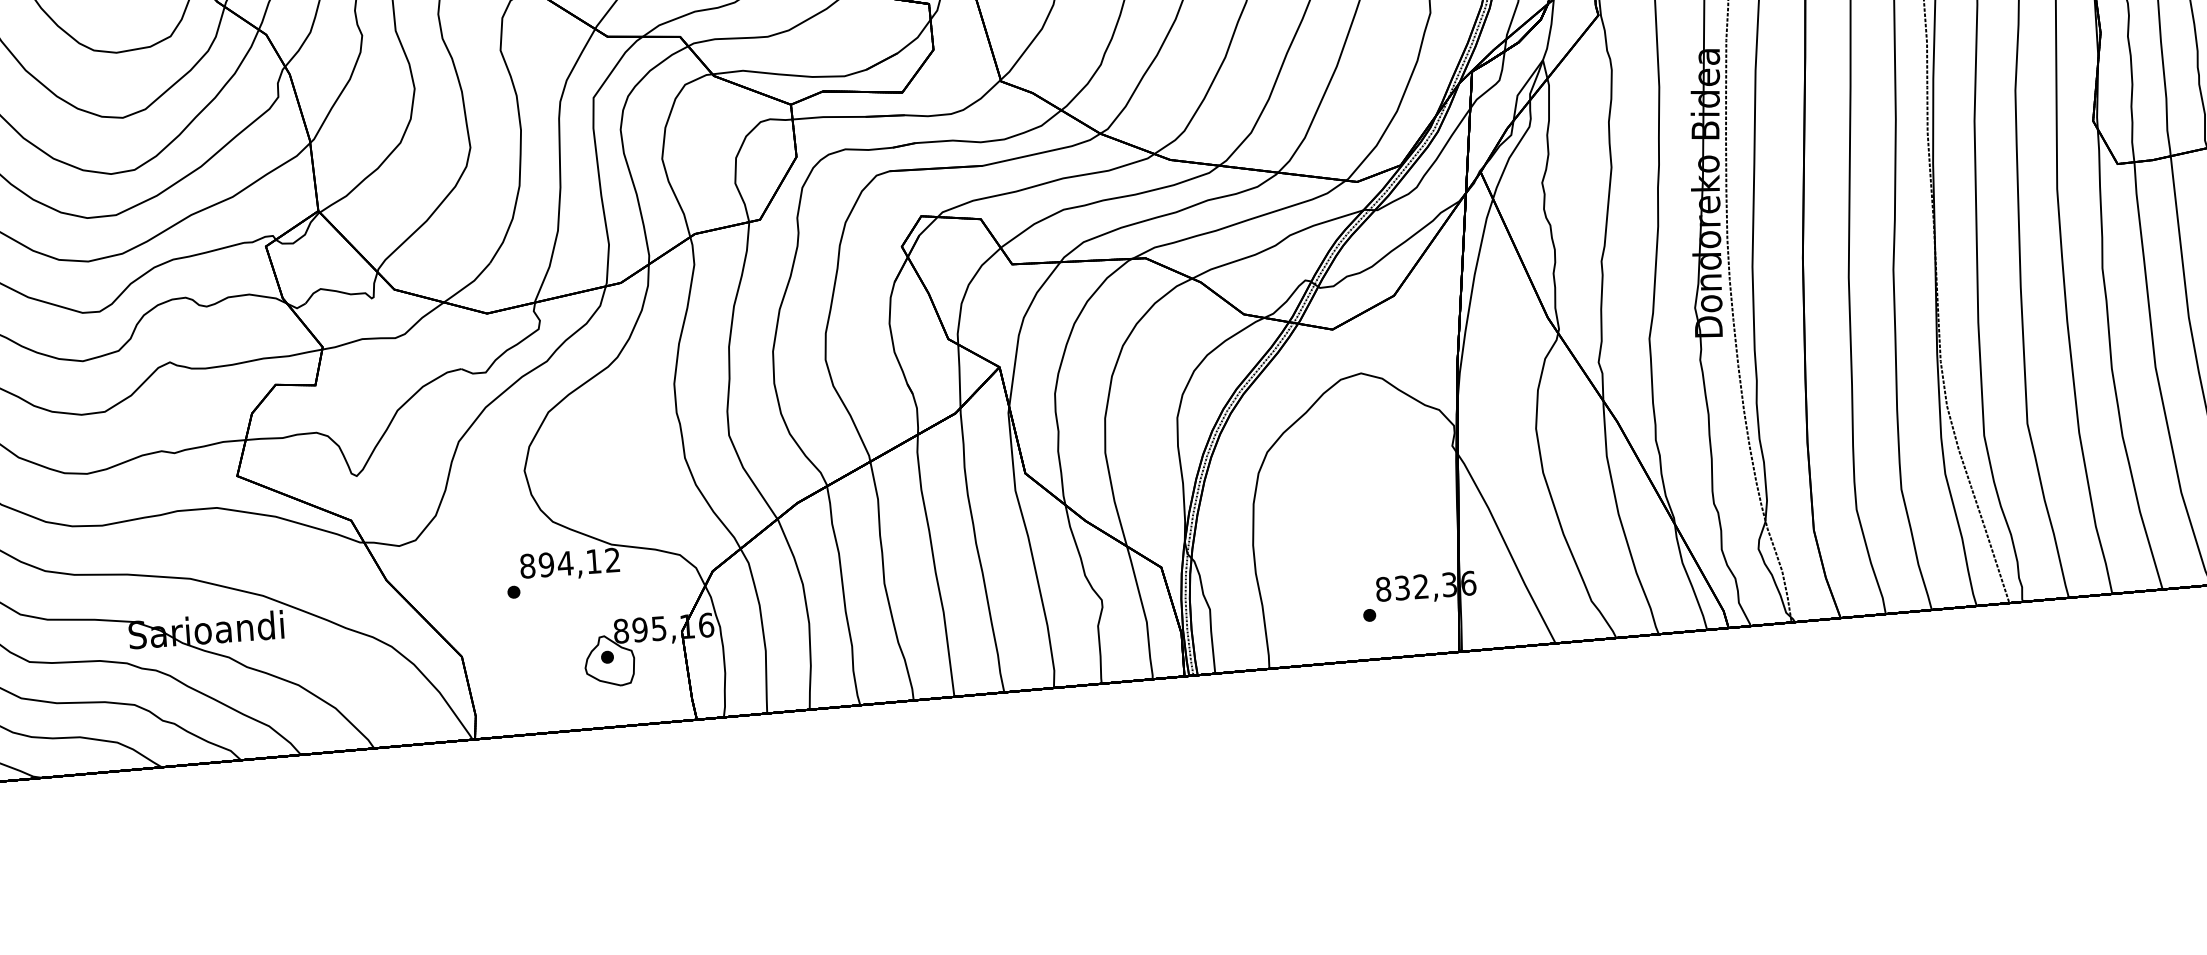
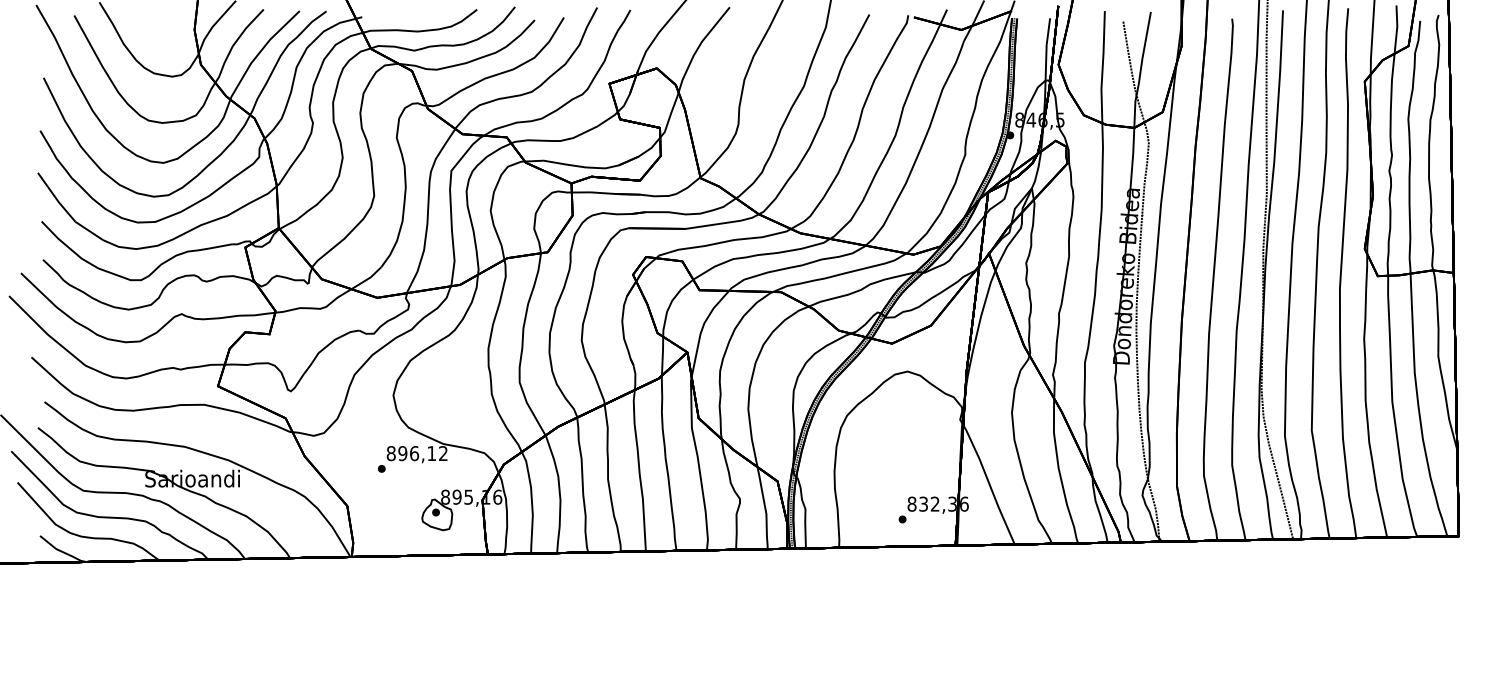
text: (565, 563) -> (414, 453), 894,12 -> 896,12

